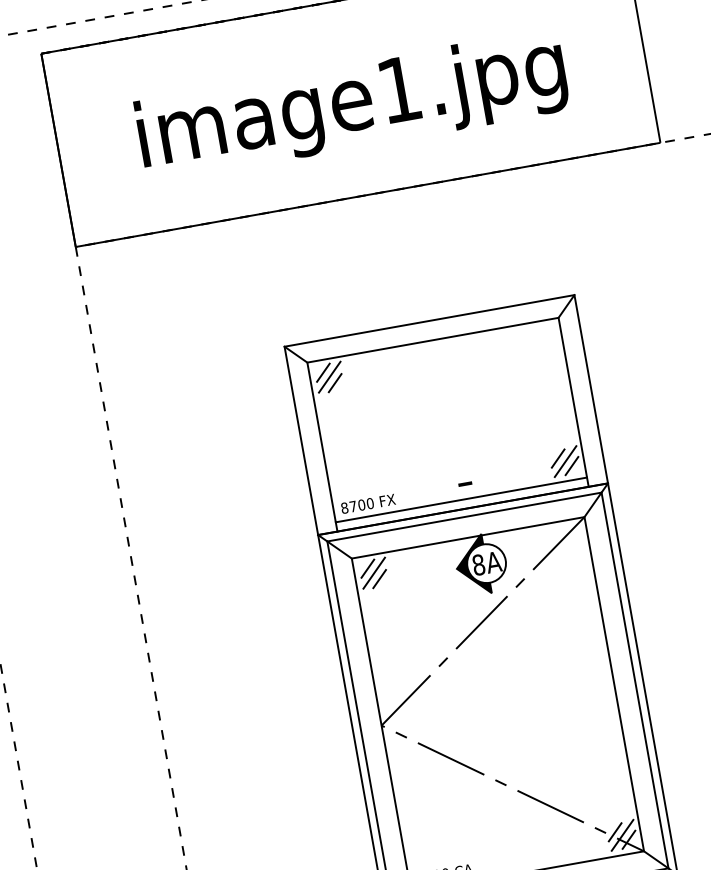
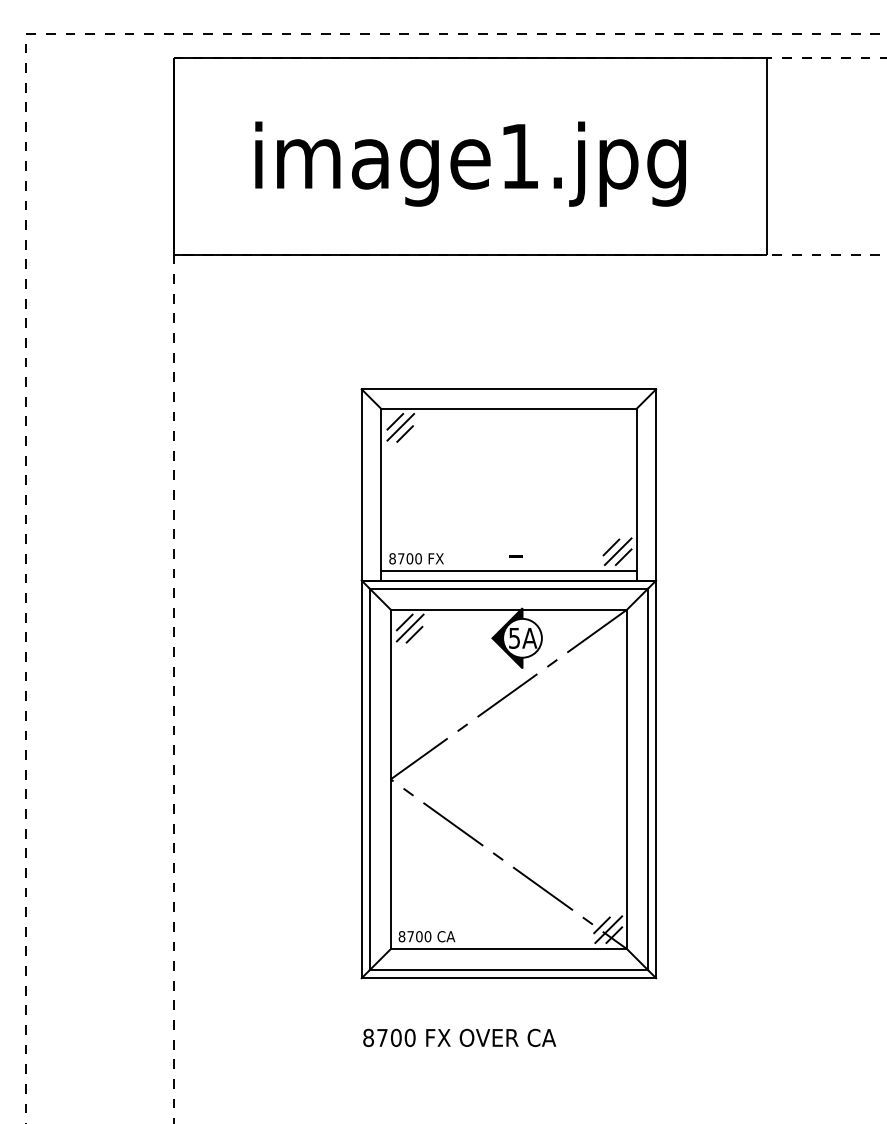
text: (478, 564) -> (514, 637), 8A -> 5A

